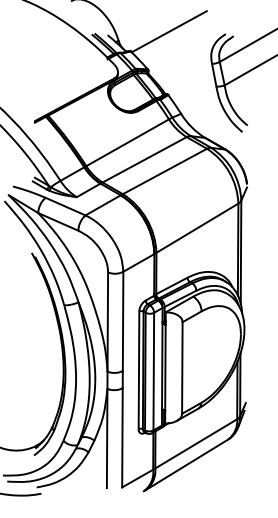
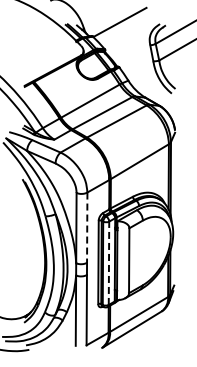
line: (123, 322) -> (87, 228), solid -> dashed
line: (153, 371) -> (108, 263), solid -> dashed

